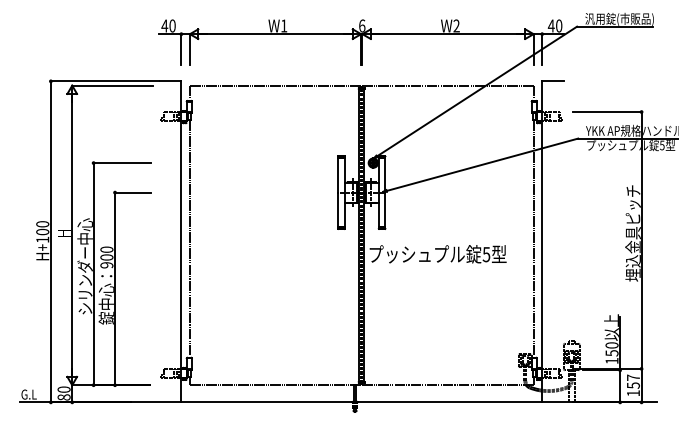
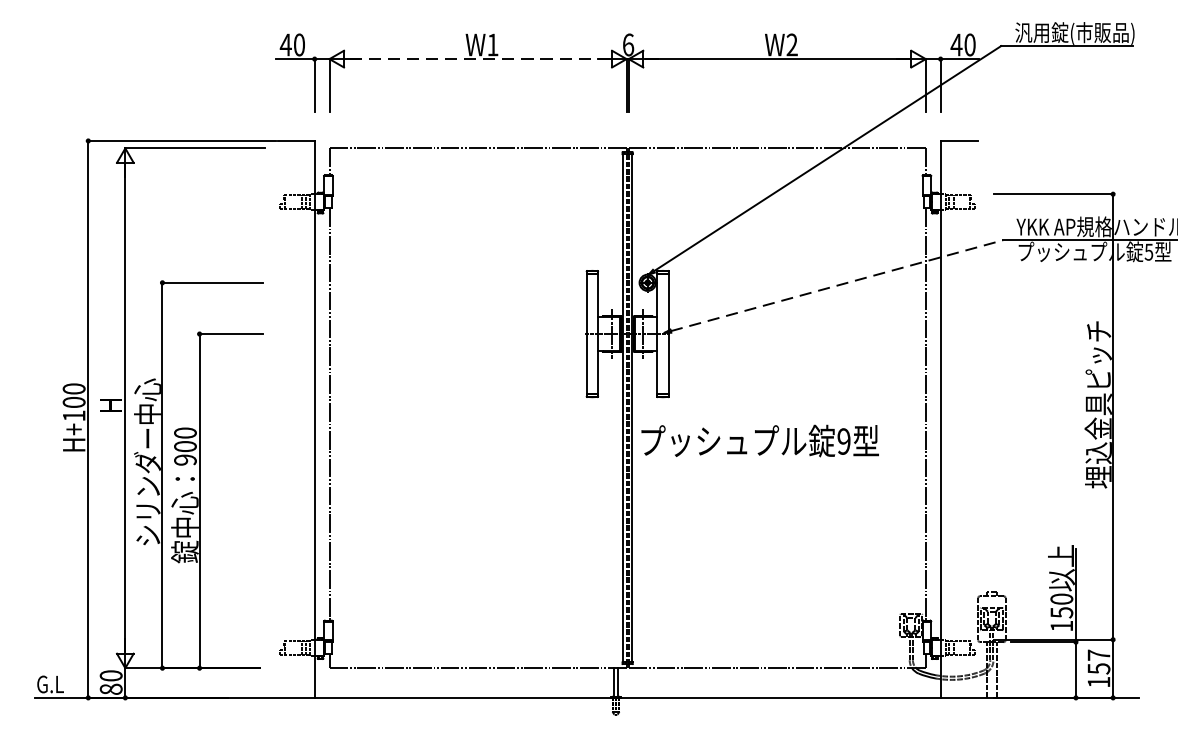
line: (275, 34) -> (477, 59), solid -> dashed
line: (482, 164) -> (837, 285), solid -> dashed
text: (486, 254) -> (844, 441), 5 -> 9

